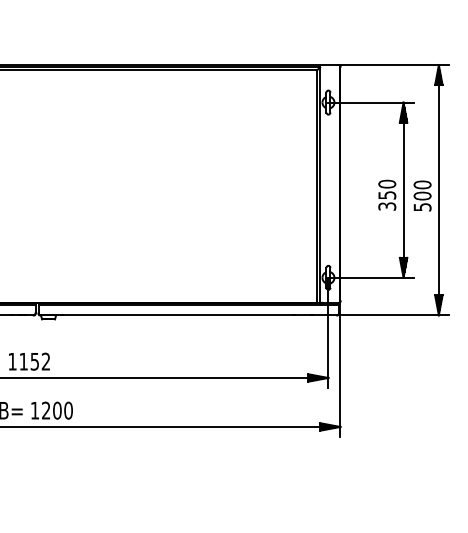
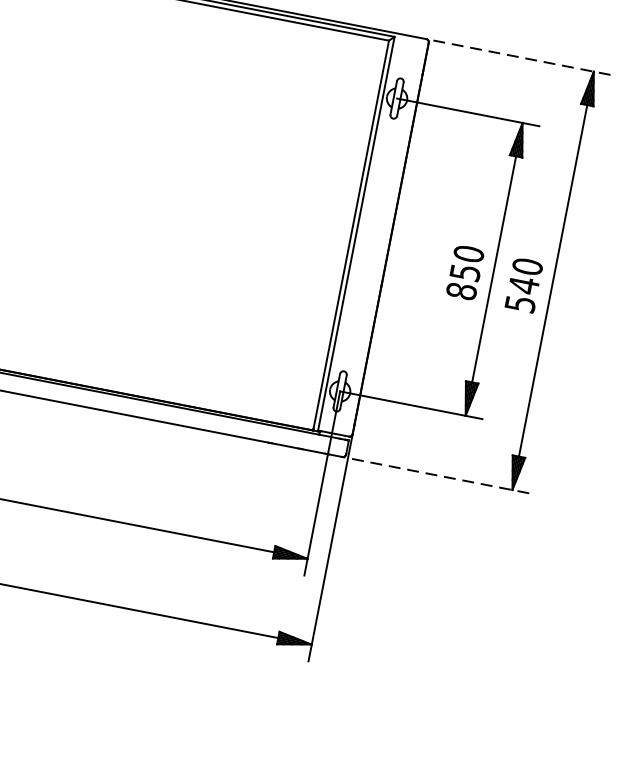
line: (393, 65) -> (517, 57), solid -> dashed
text: (422, 195) -> (524, 284), 500 -> 540
text: (387, 206) -> (461, 291), 350 -> 850
line: (392, 315) -> (434, 475), solid -> dashed

